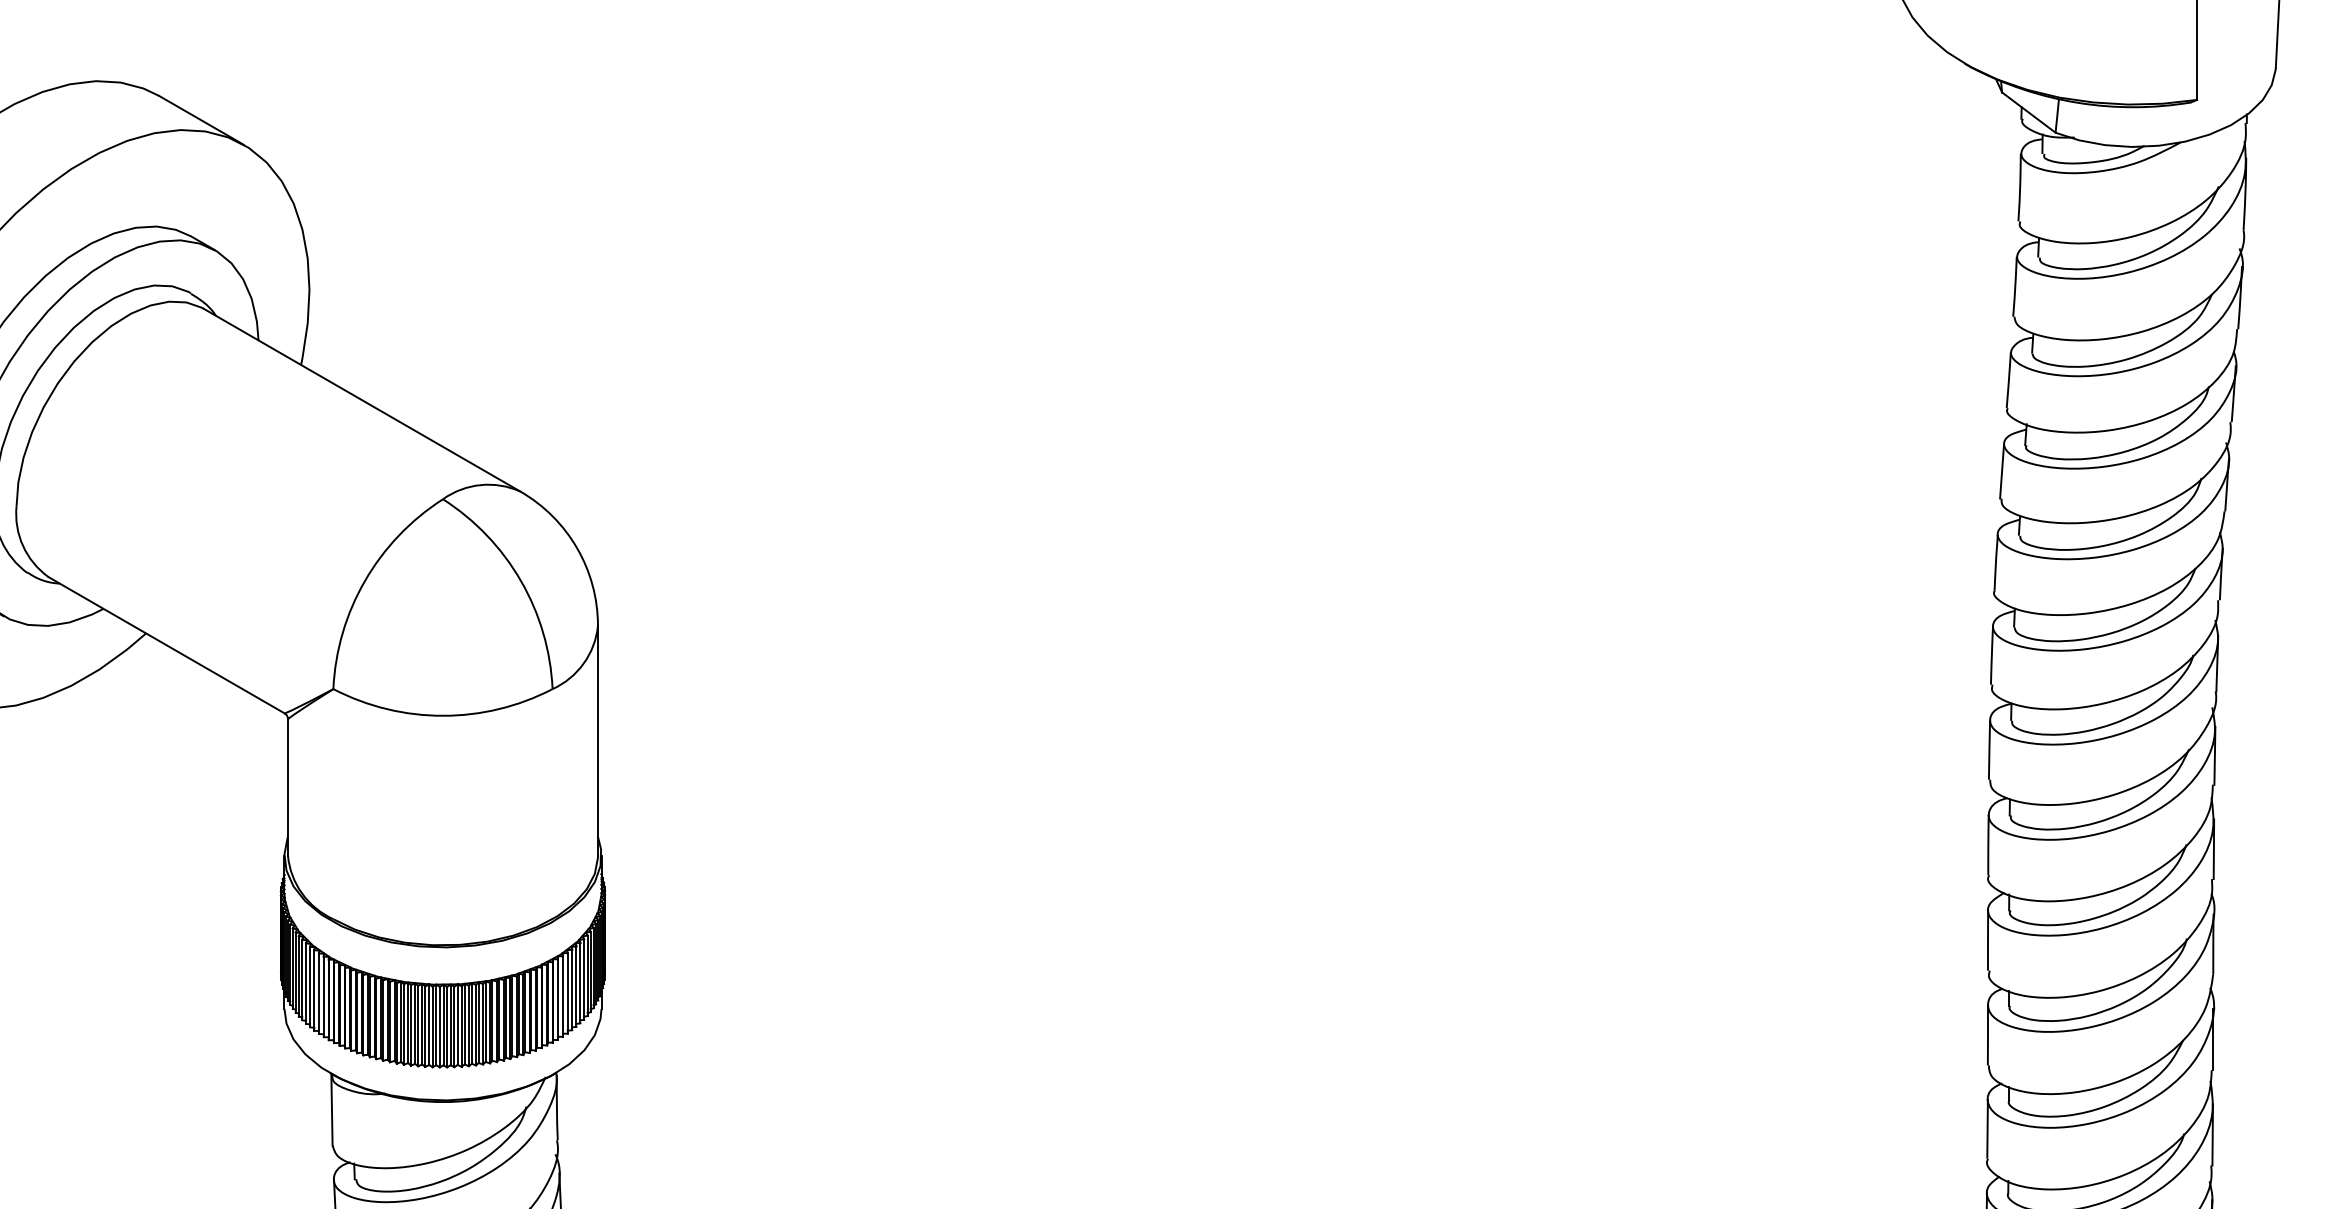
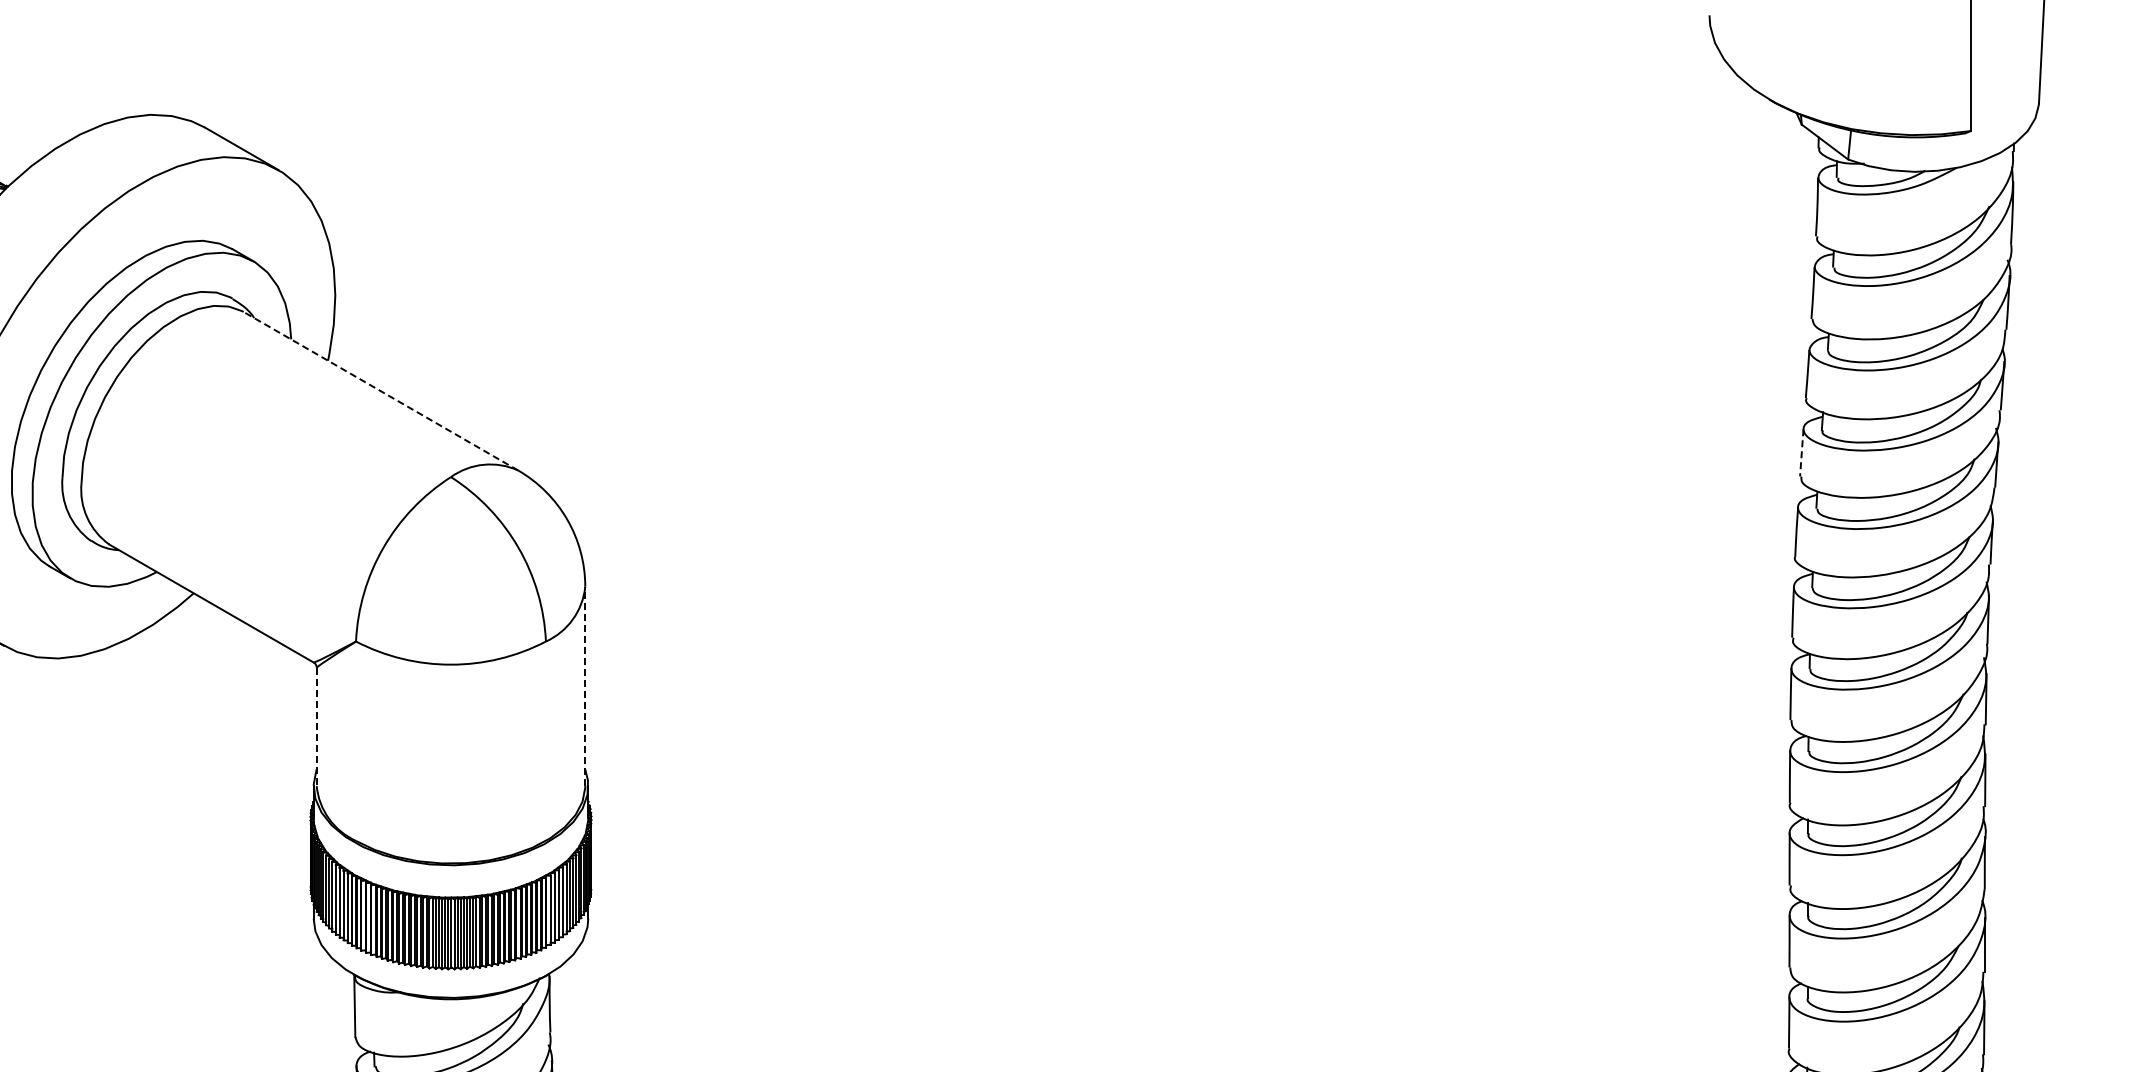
line: (361, 399) -> (380, 390), solid -> dashed
line: (2001, 470) -> (1801, 452), solid -> dashed
line: (598, 740) -> (585, 686), solid -> dashed
line: (287, 788) -> (316, 727), solid -> dashed

